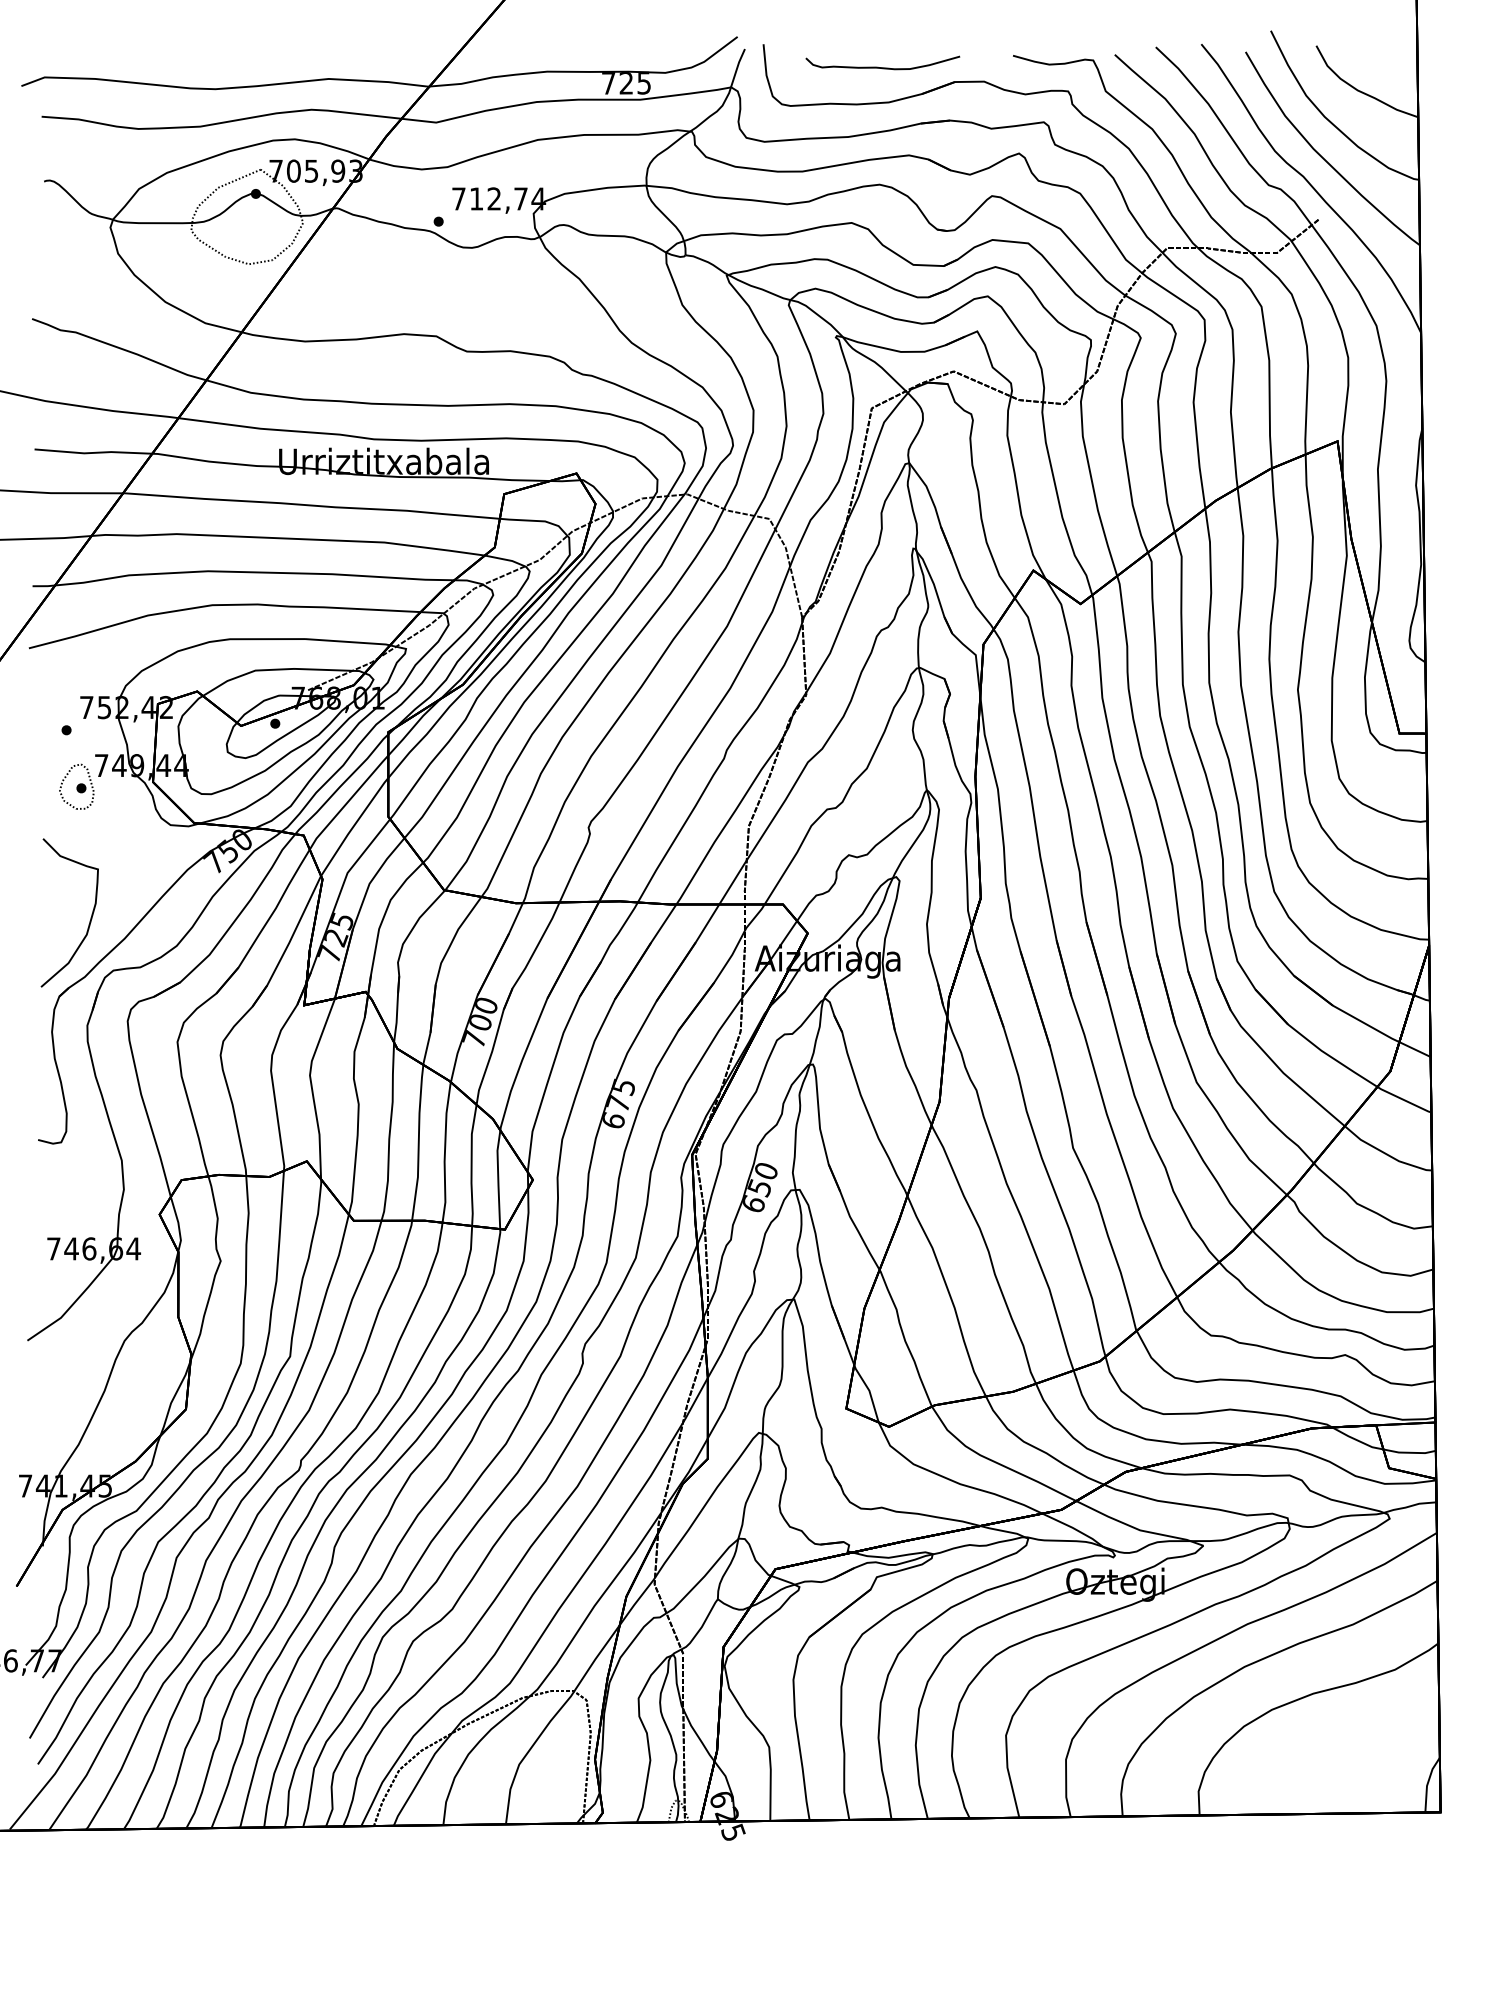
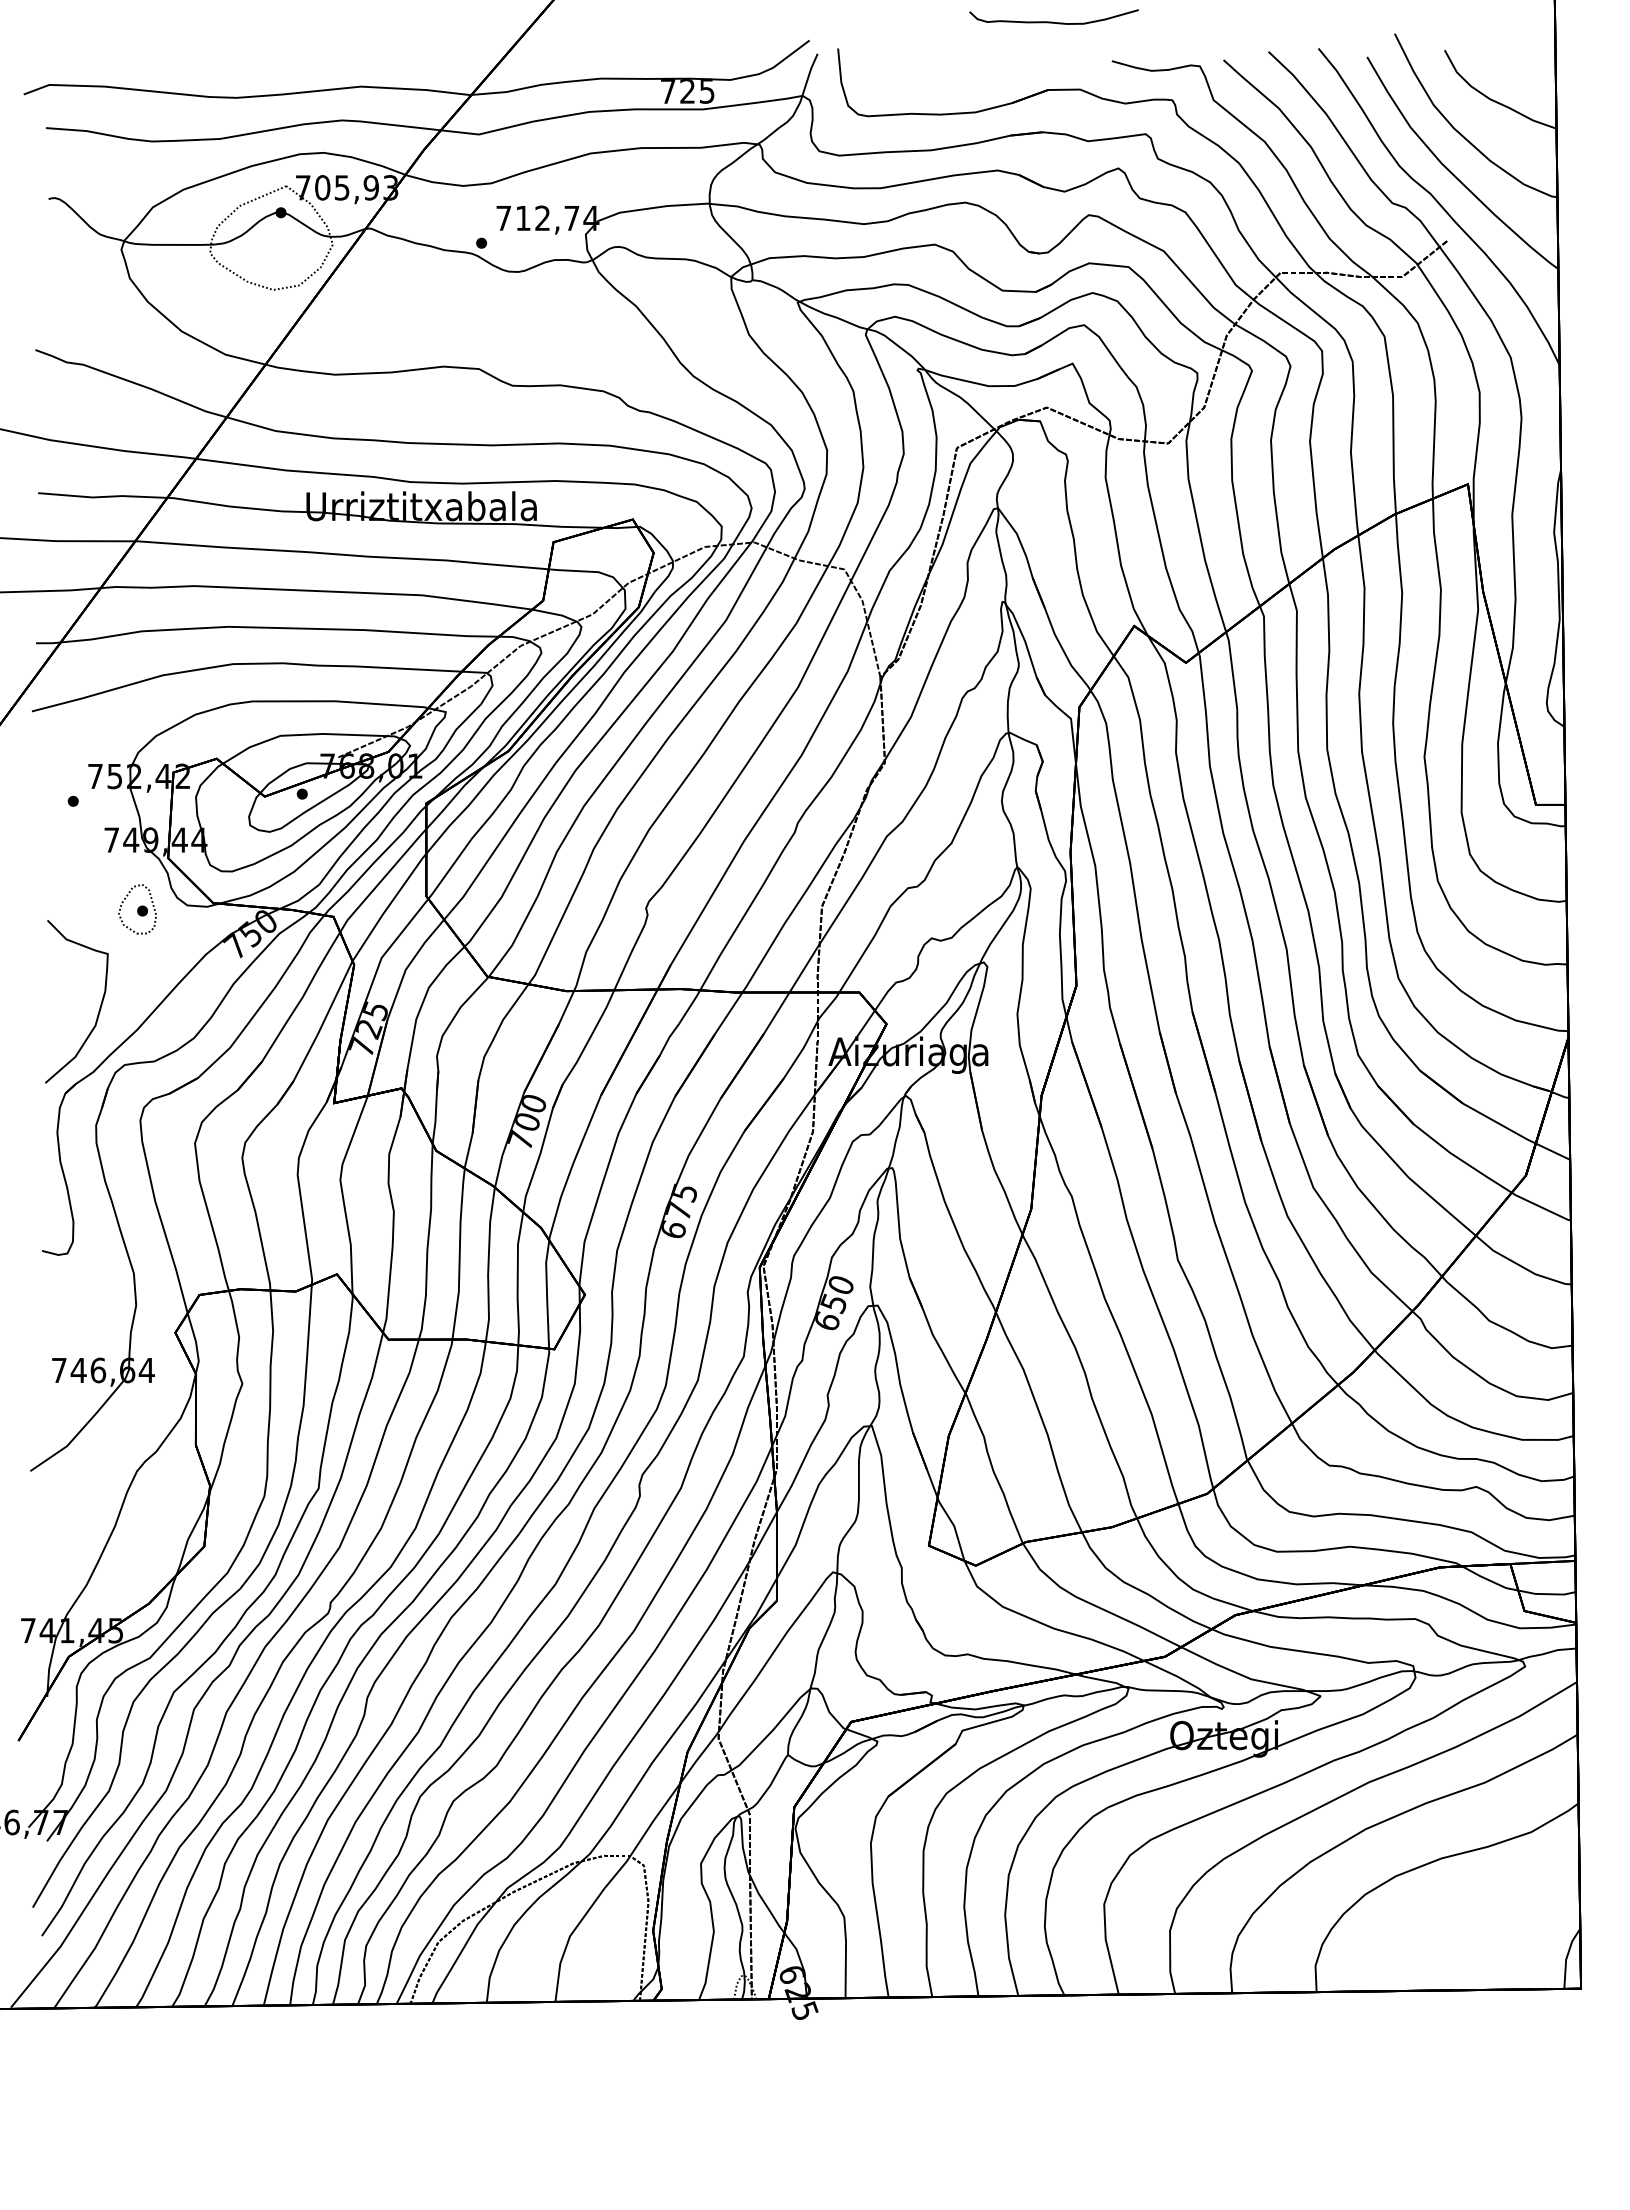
curve: (882, 66) -> (1053, 21), moved
part: (76, 786) -> (137, 909), moved

